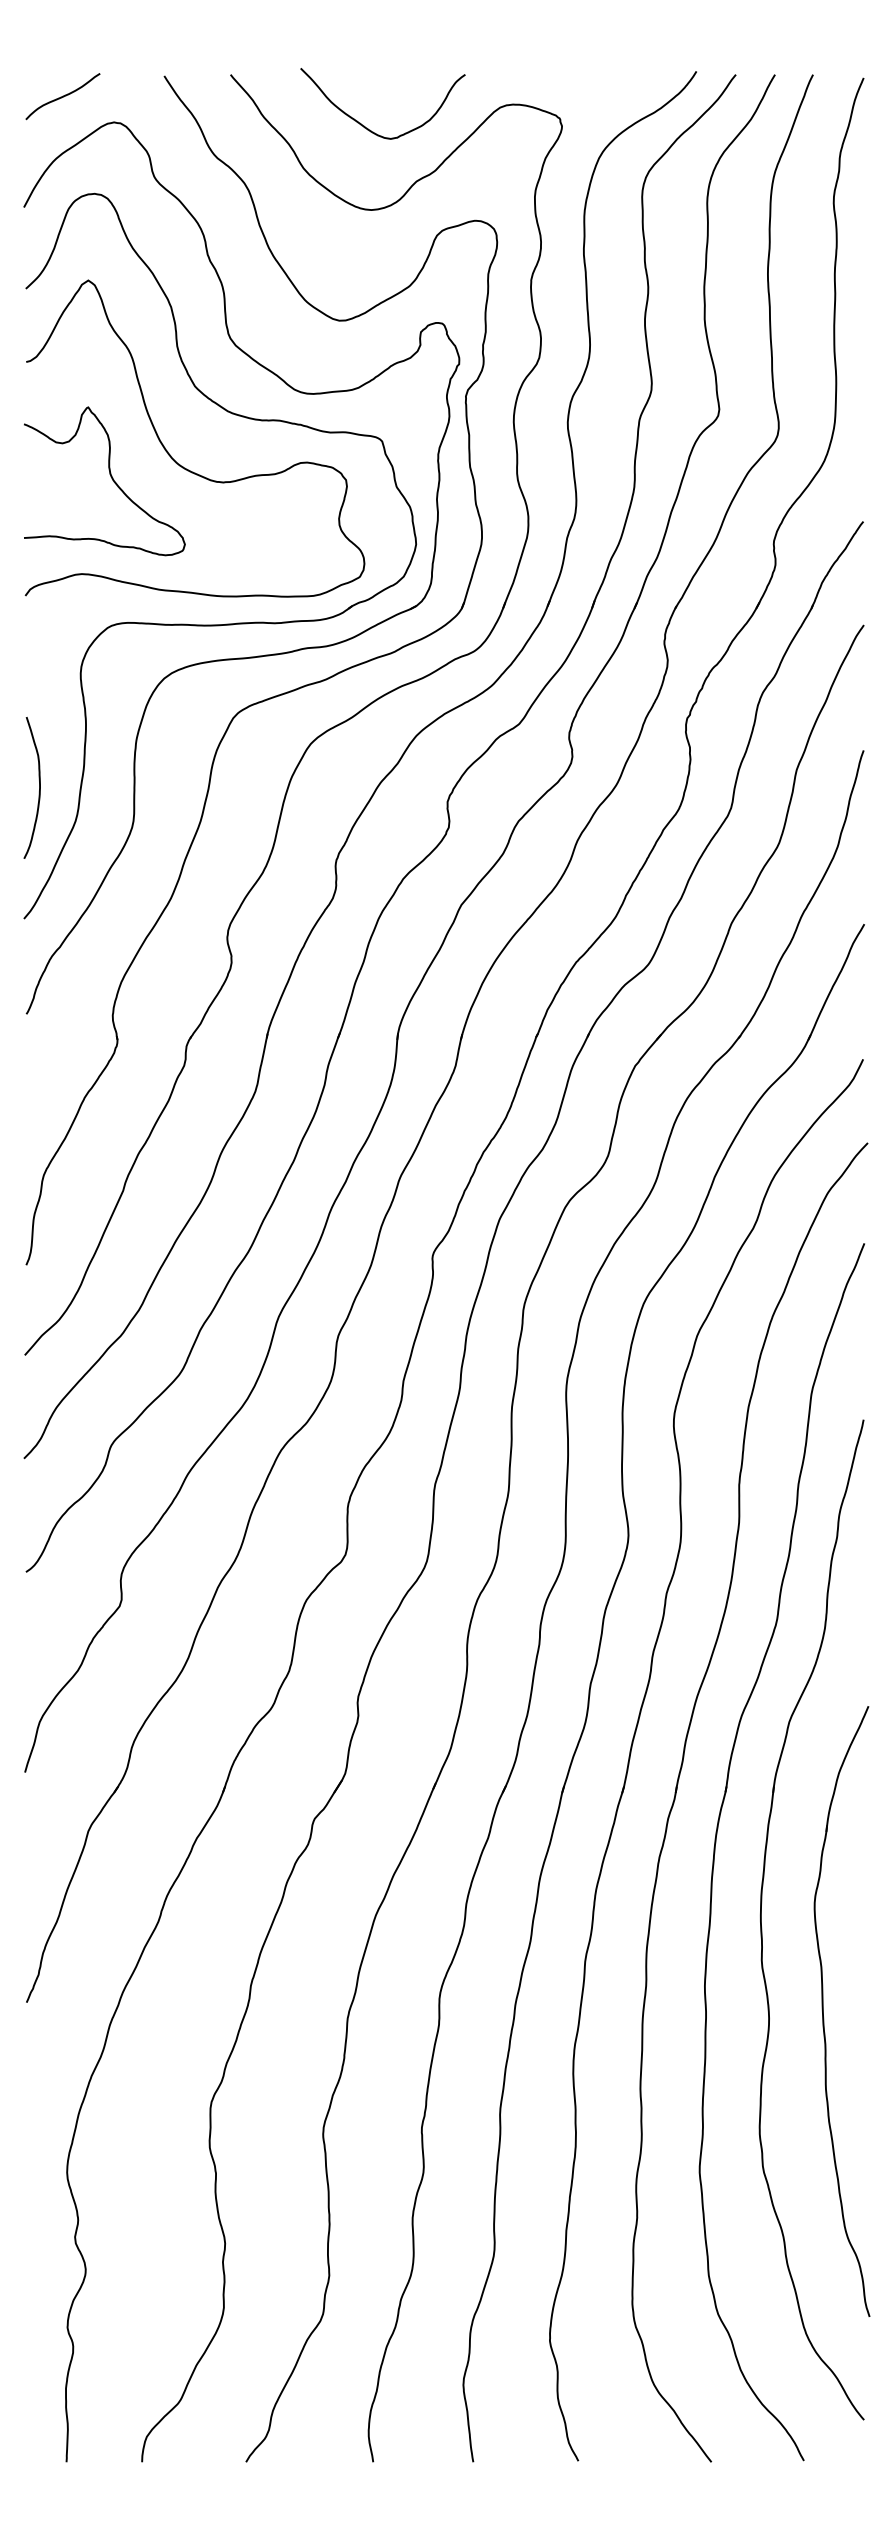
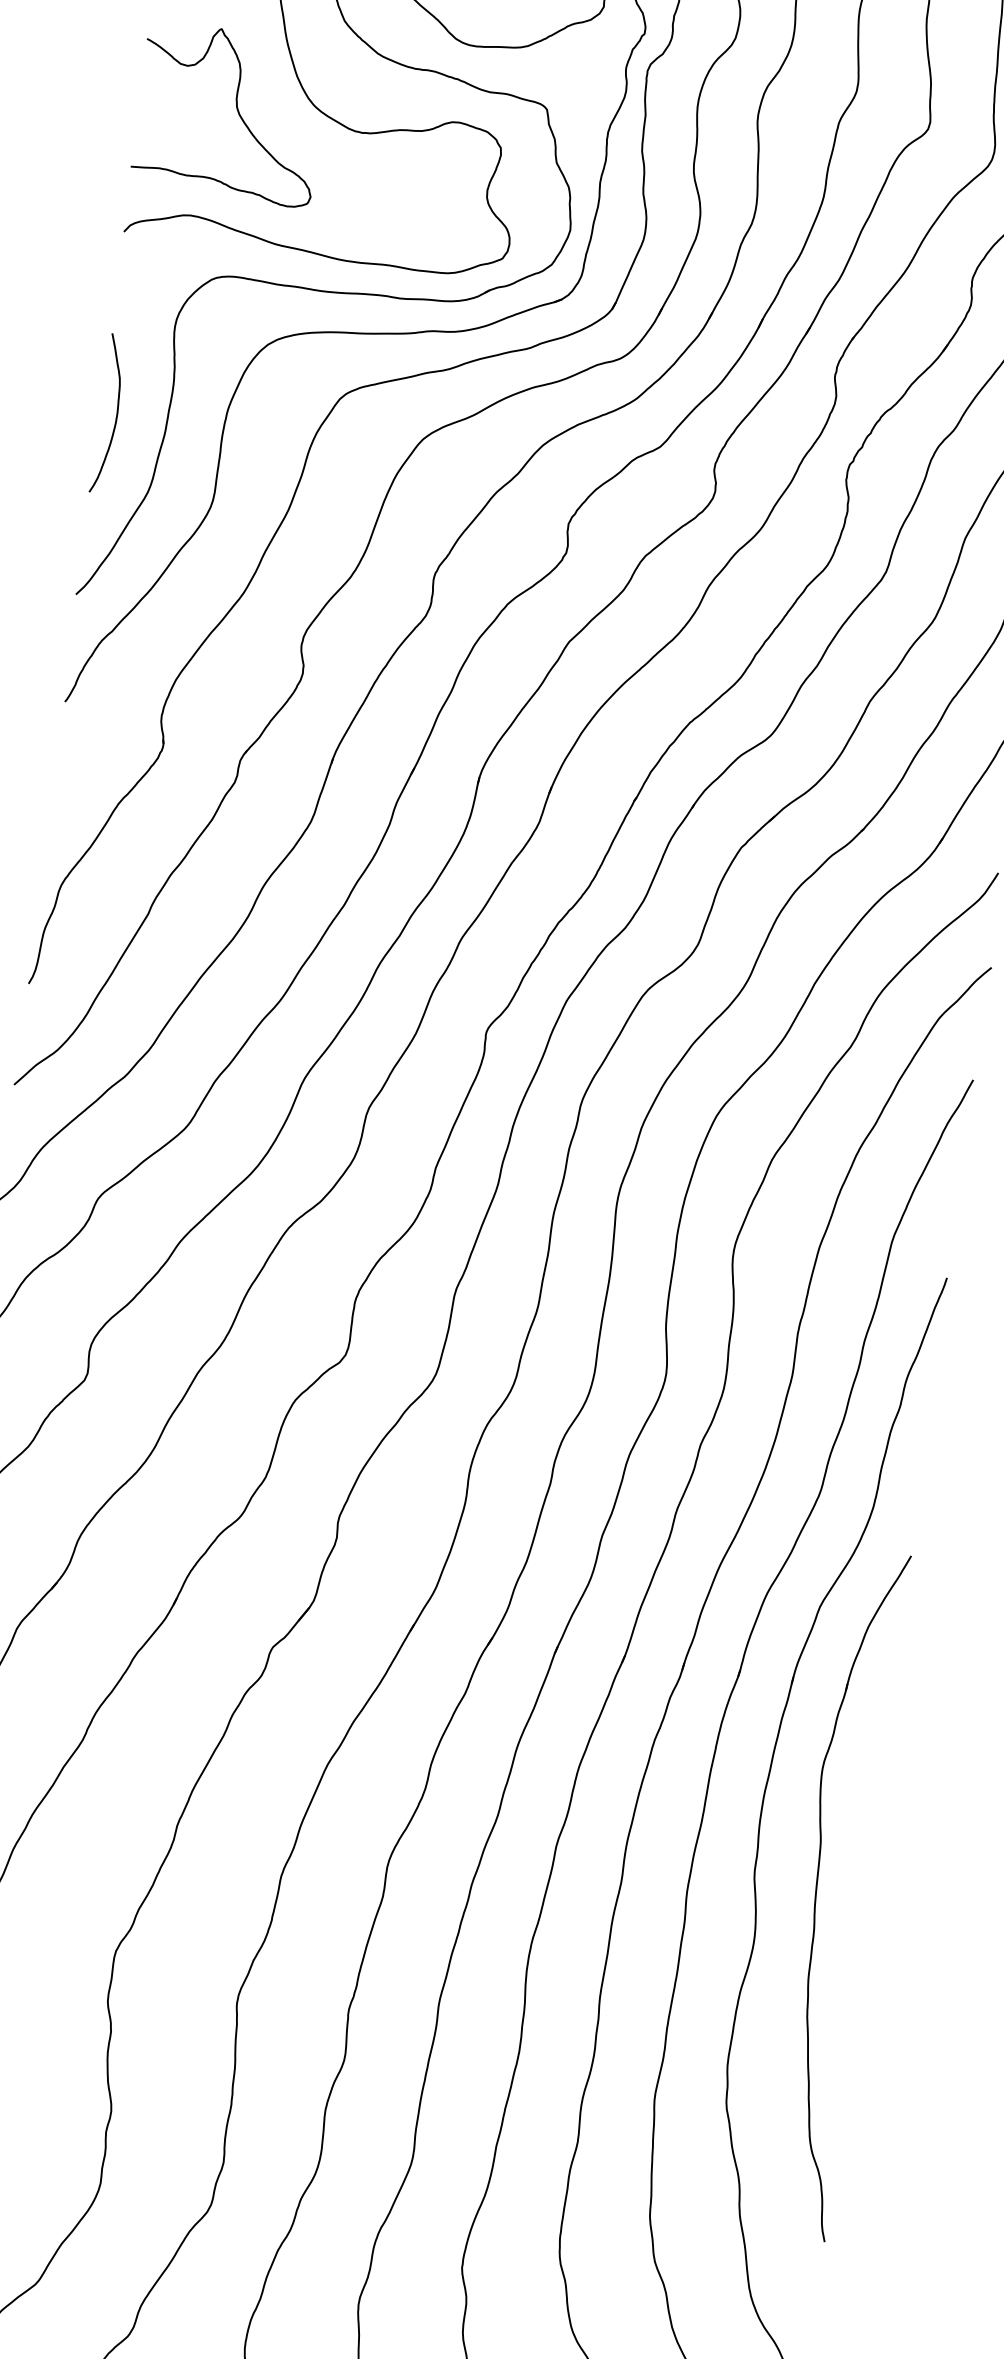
curve: (39, 787) -> (116, 414), moved
part: (823, 2011) -> (816, 1892), moved

